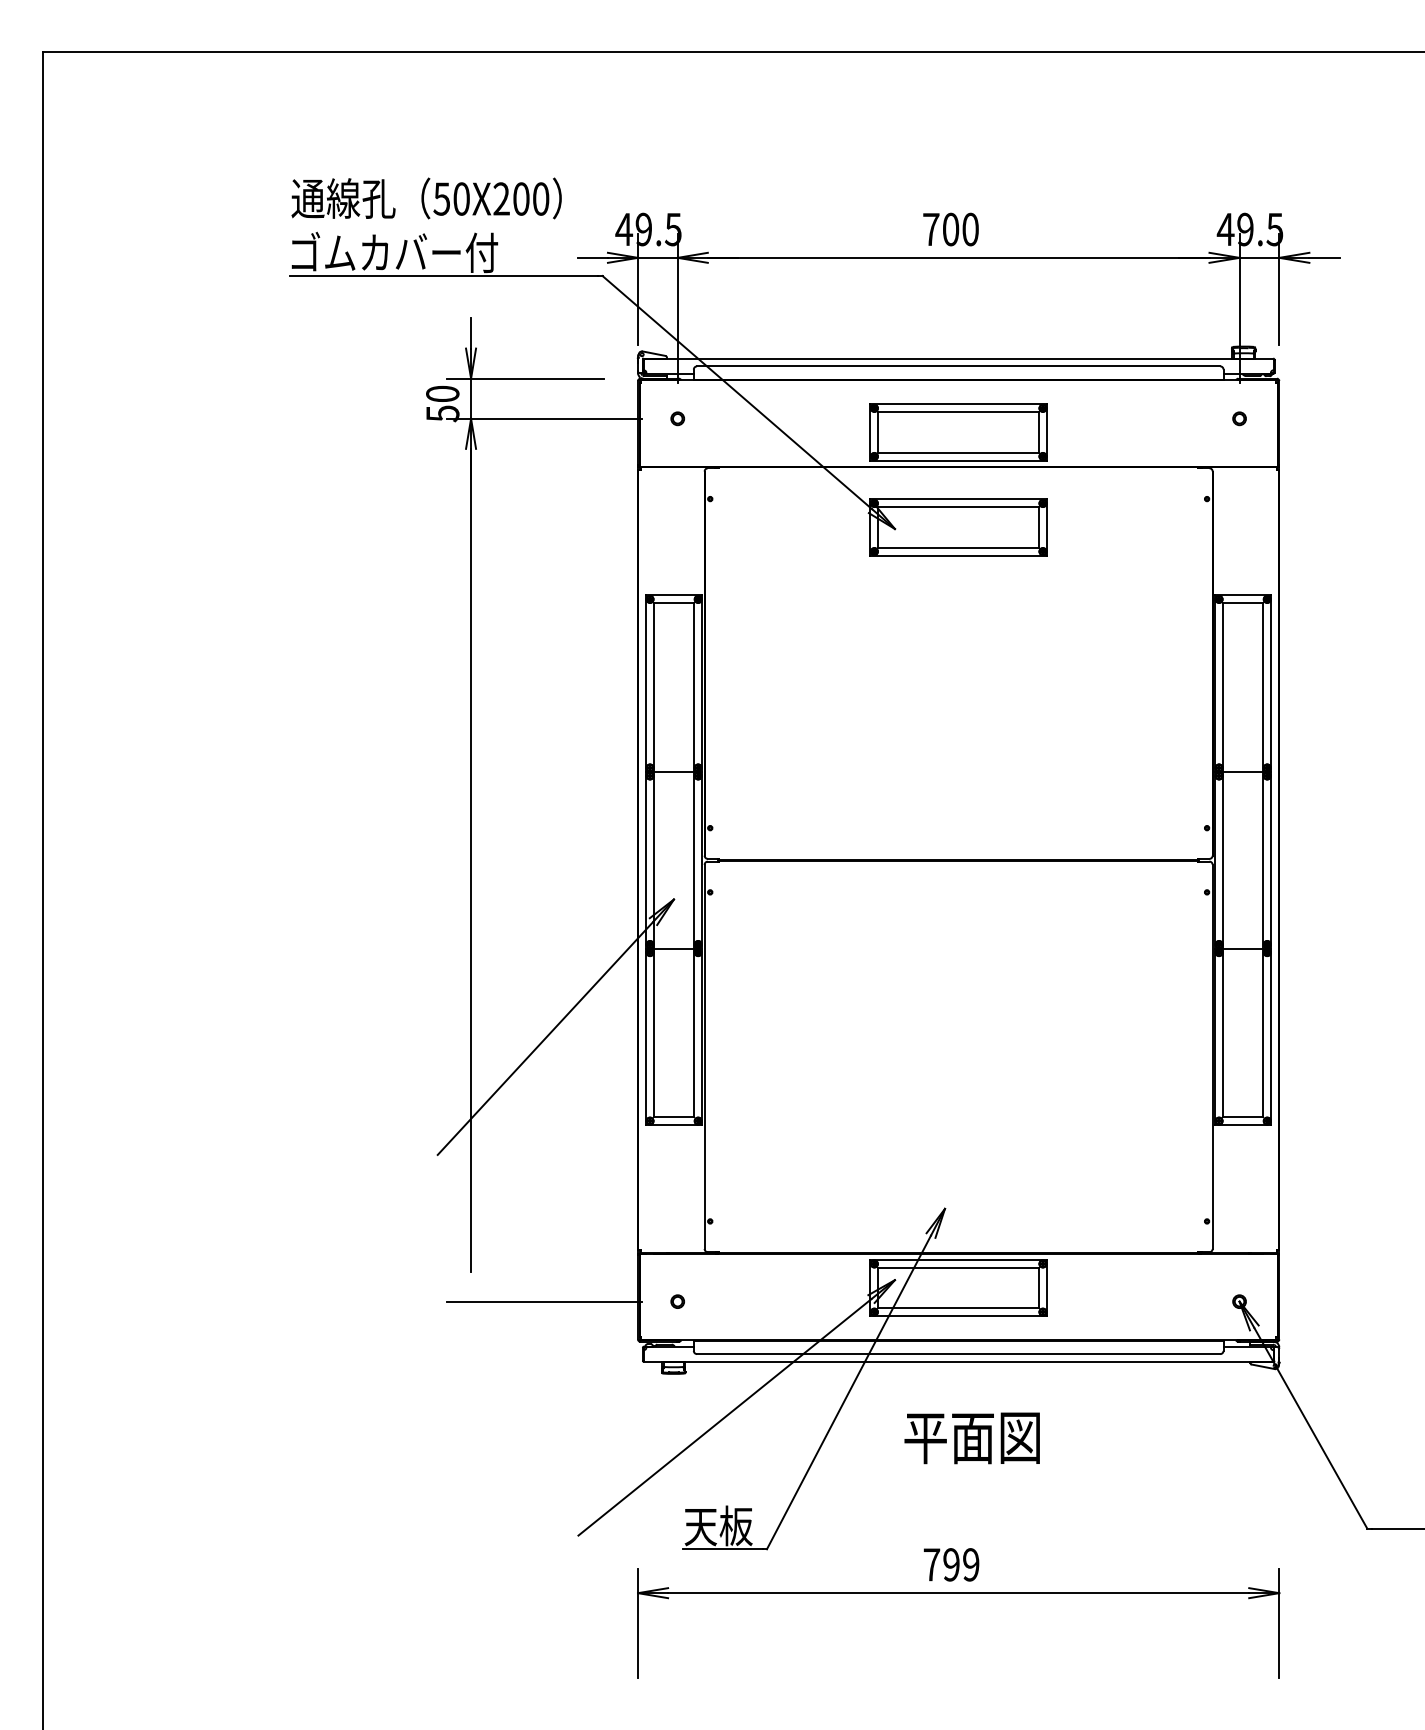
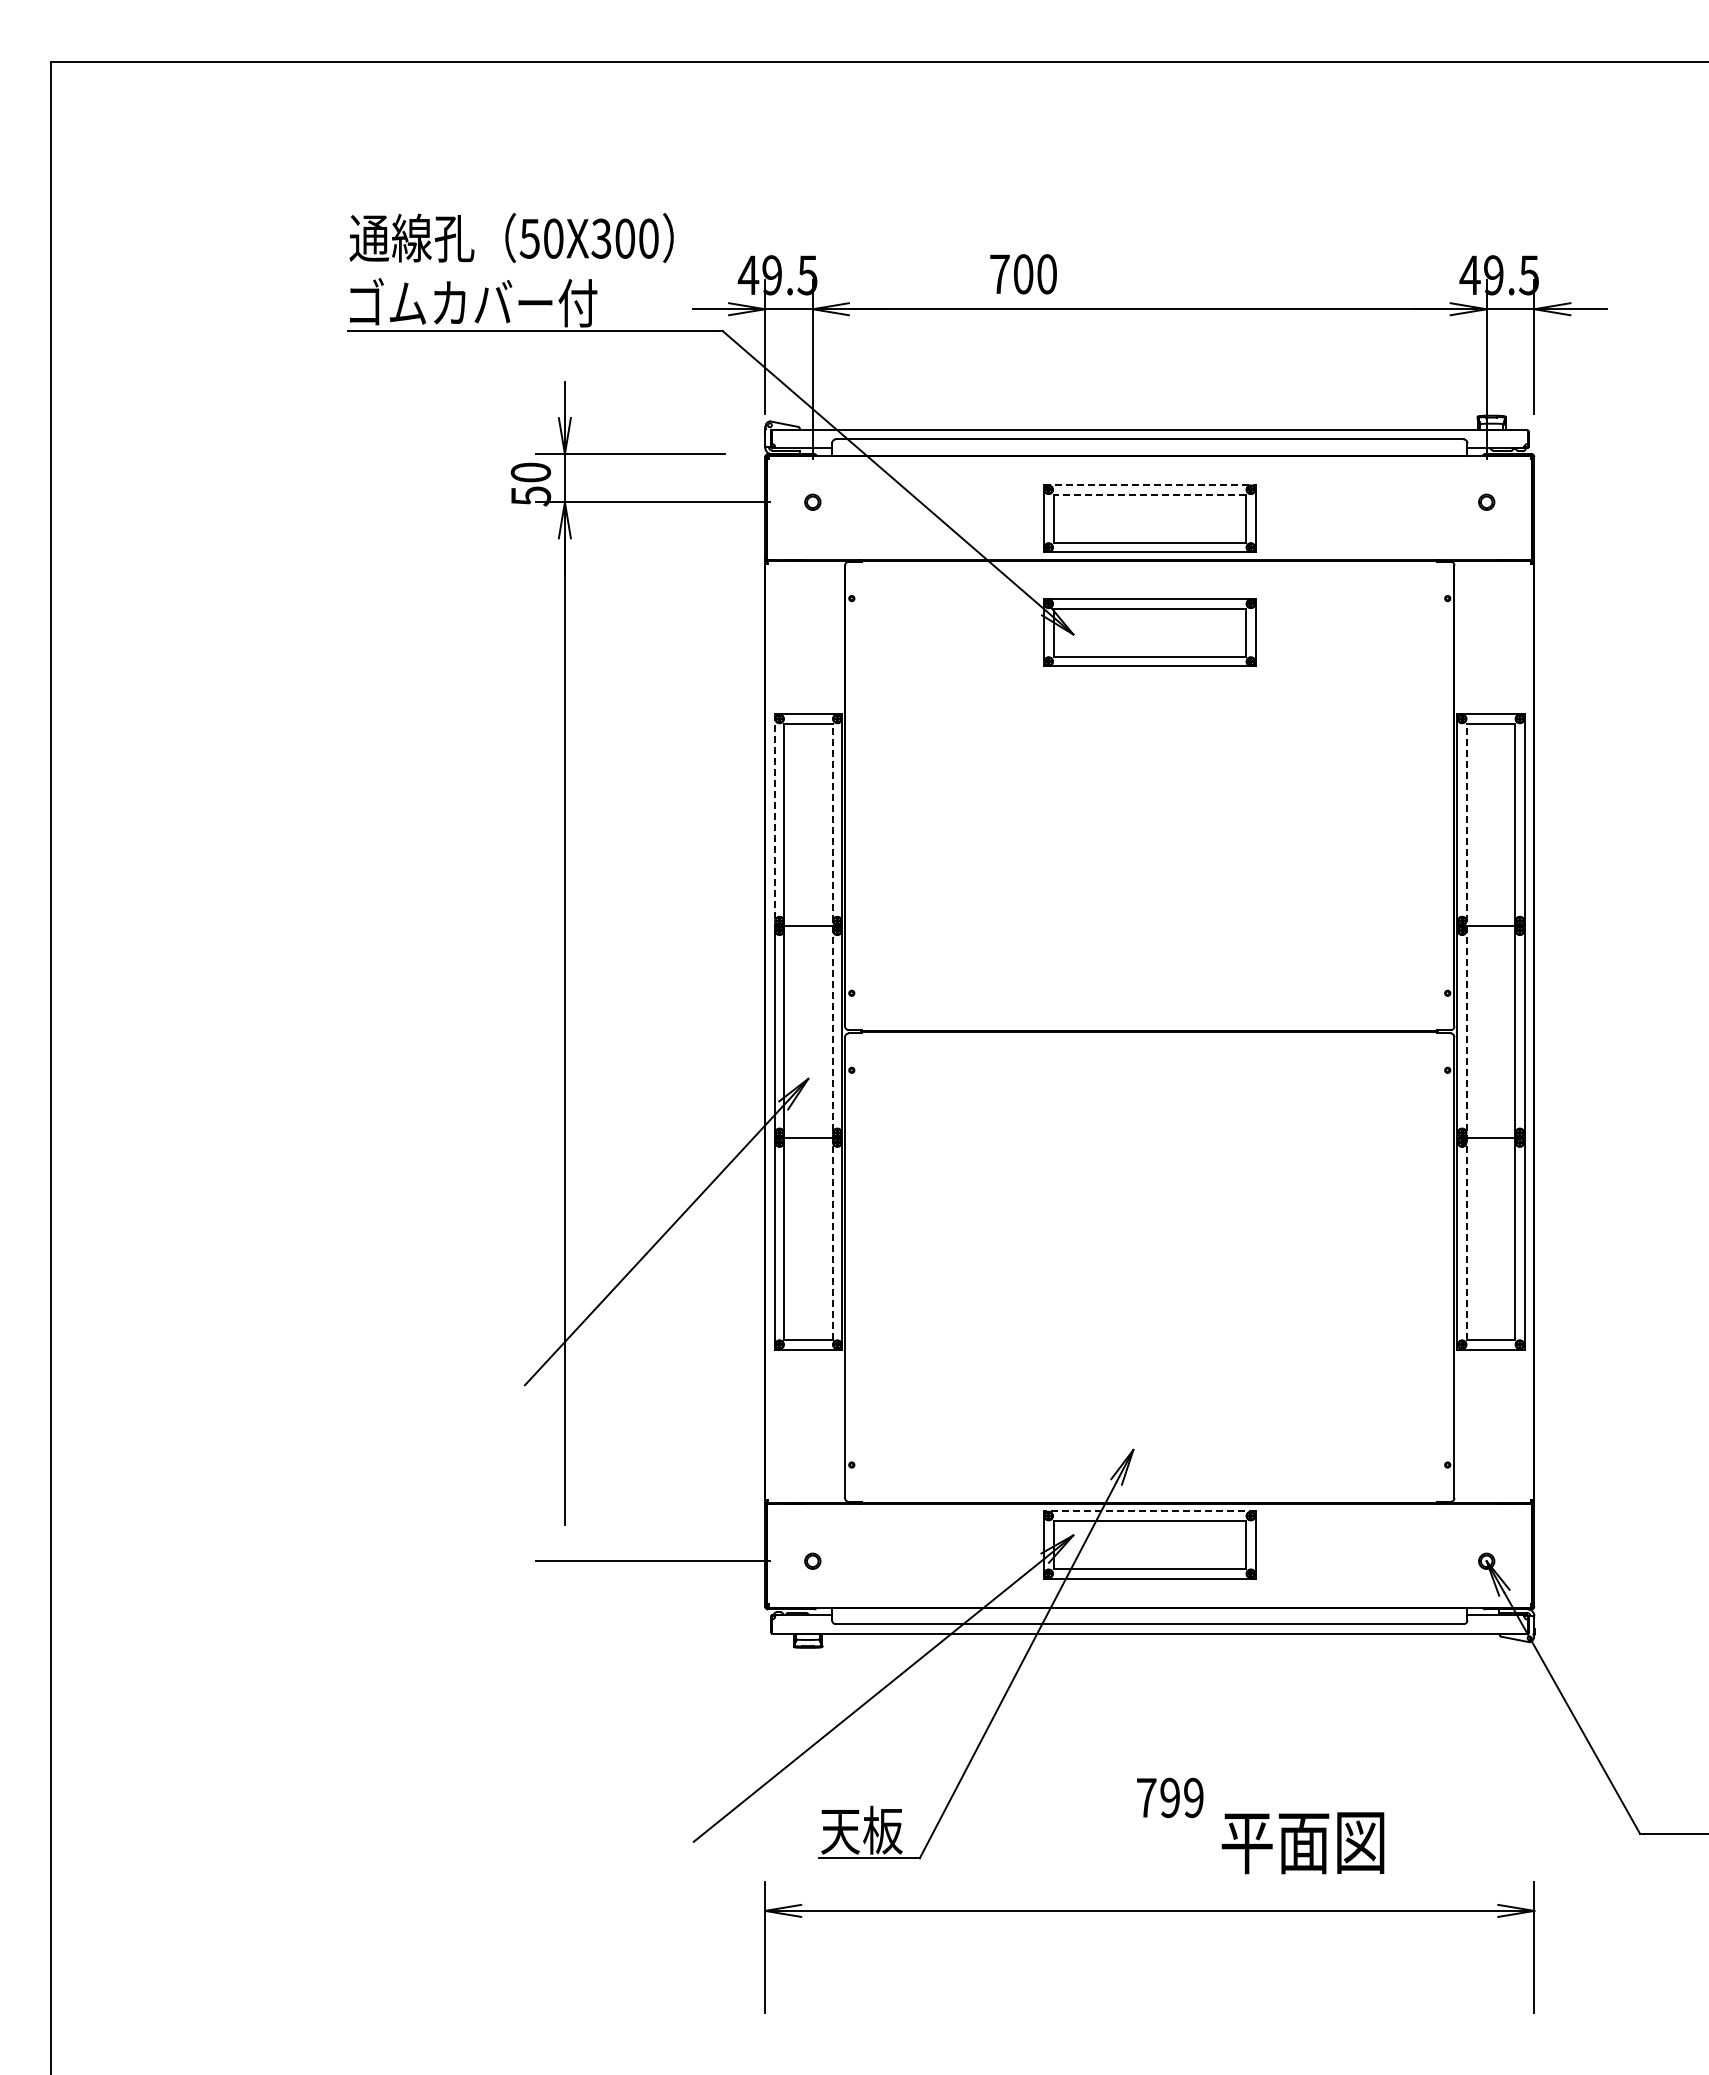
text: (501, 198) -> (601, 238), 50X200 -> 50X300
text: (950, 229) -> (1023, 274), moved
line: (958, 403) -> (1149, 484), solid -> dashed
line: (958, 412) -> (1149, 494), solid -> dashed
line: (645, 684) -> (774, 820), solid -> dashed
line: (694, 859) -> (832, 1031), solid -> dashed
line: (1222, 859) -> (1466, 1031), solid -> dashed
line: (958, 1260) -> (1149, 1511), solid -> dashed
text: (971, 1438) -> (1302, 1843), moved
text: (951, 1564) -> (1170, 1797), moved

